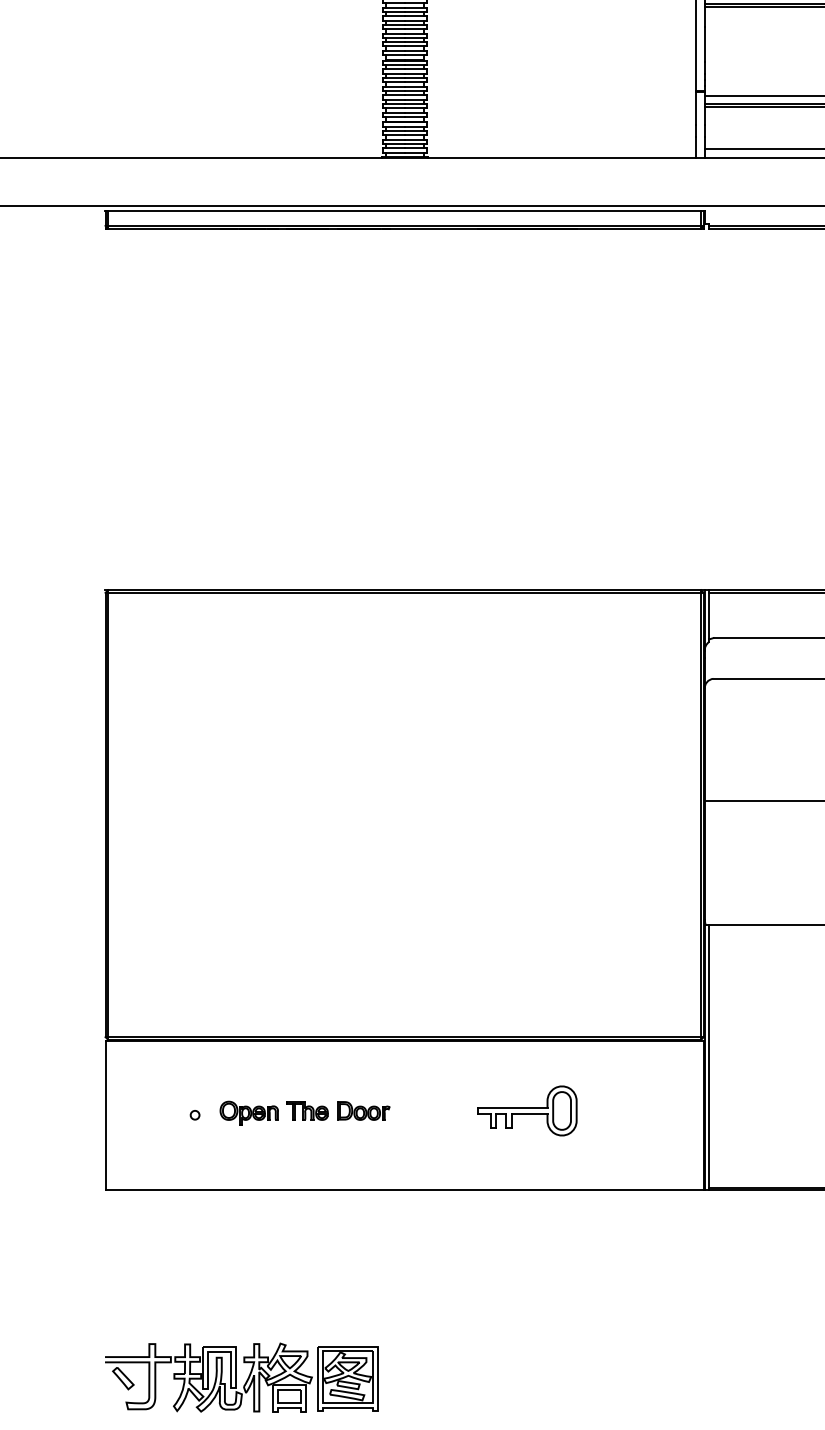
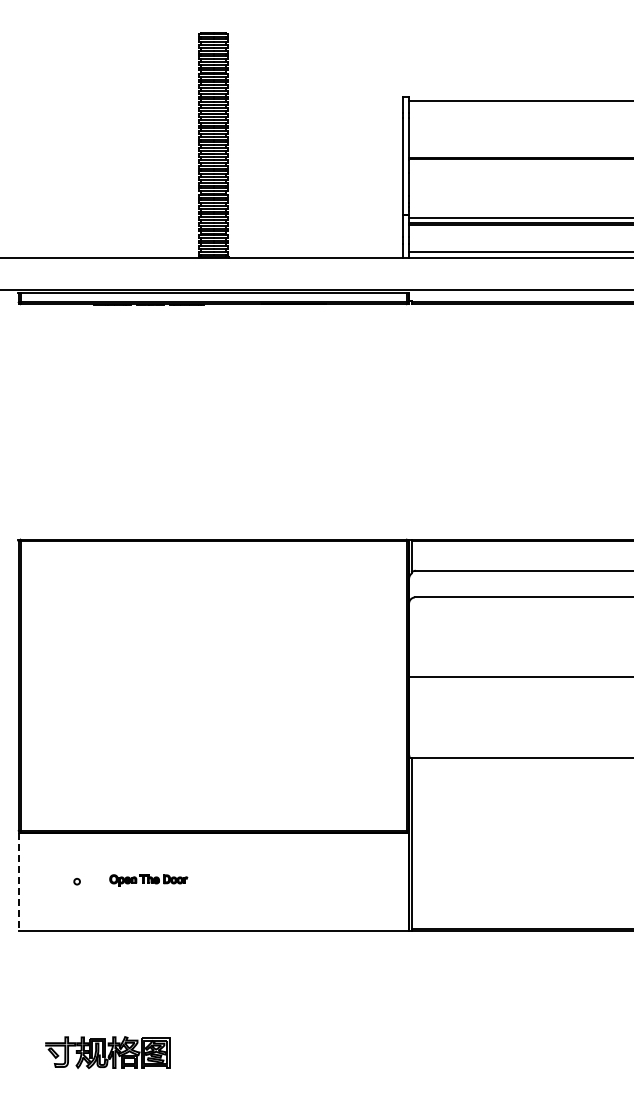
part: (527, 1110) -> (293, 878), removed
part: (304, 1113) -> (148, 880), size x0.7
line: (105, 1114) -> (18, 881), solid -> dashed
part: (241, 1377) -> (107, 1052), size x0.7

